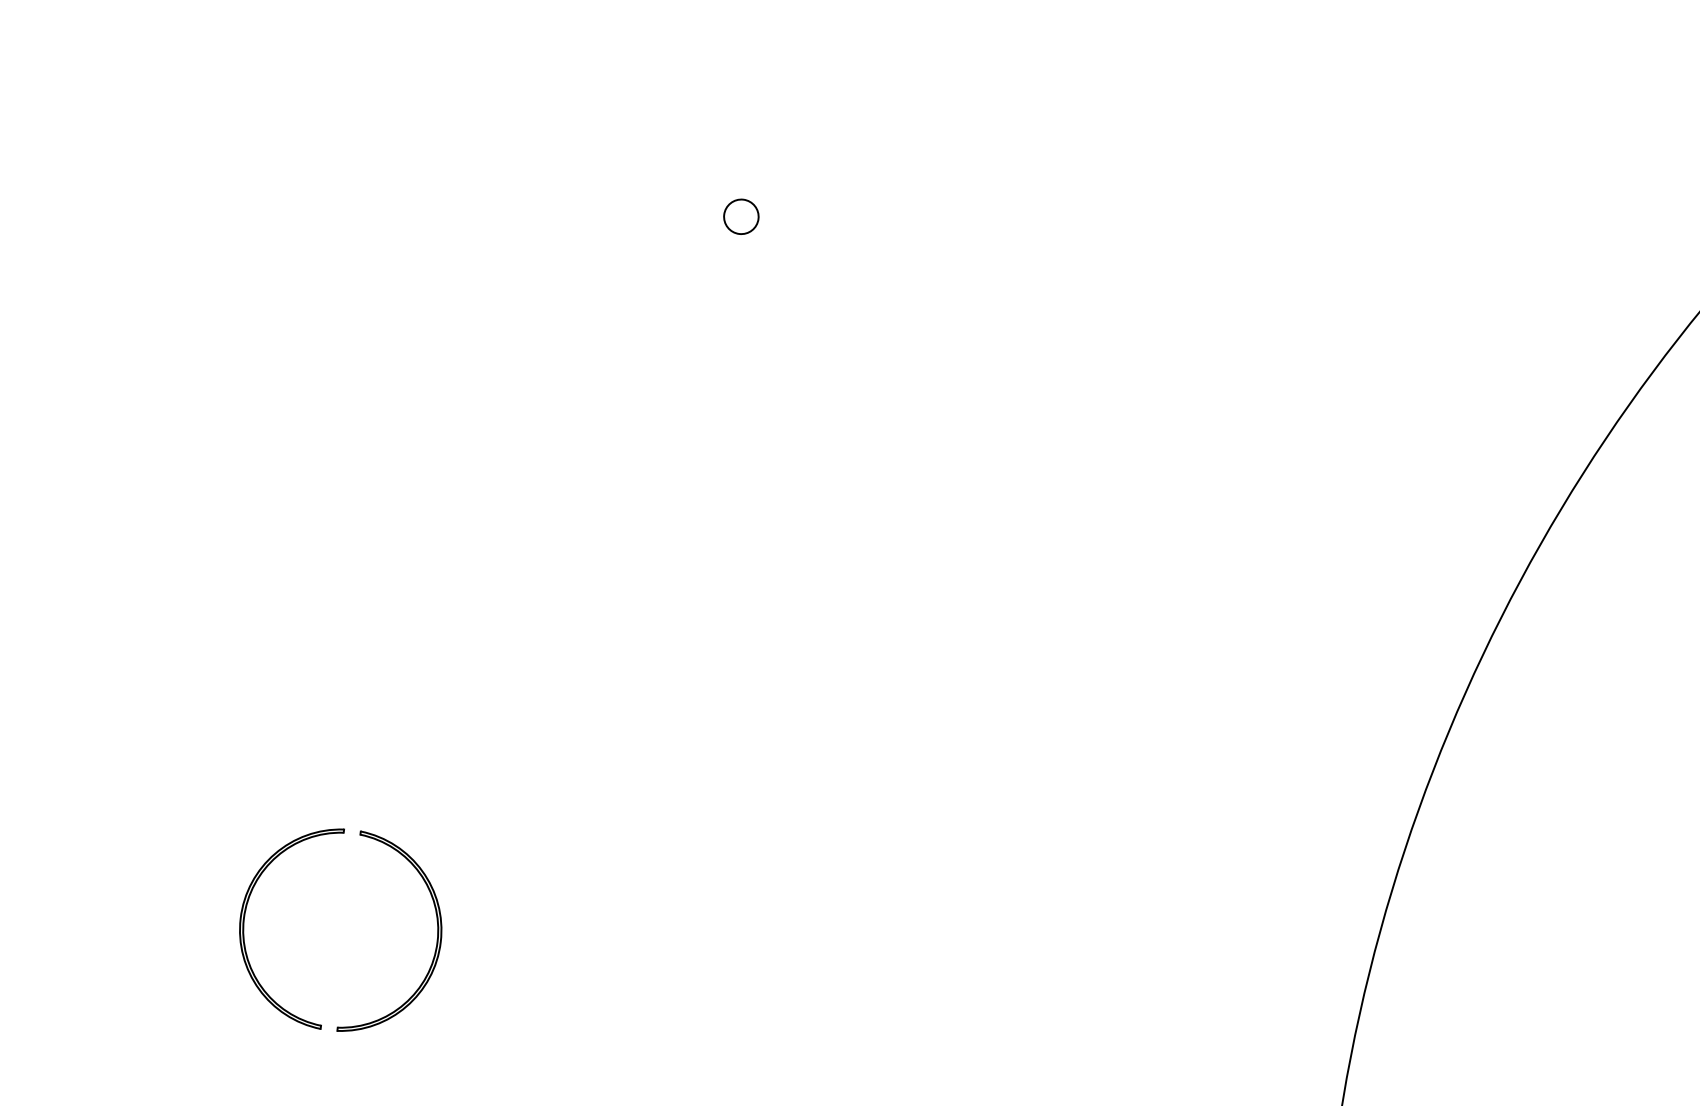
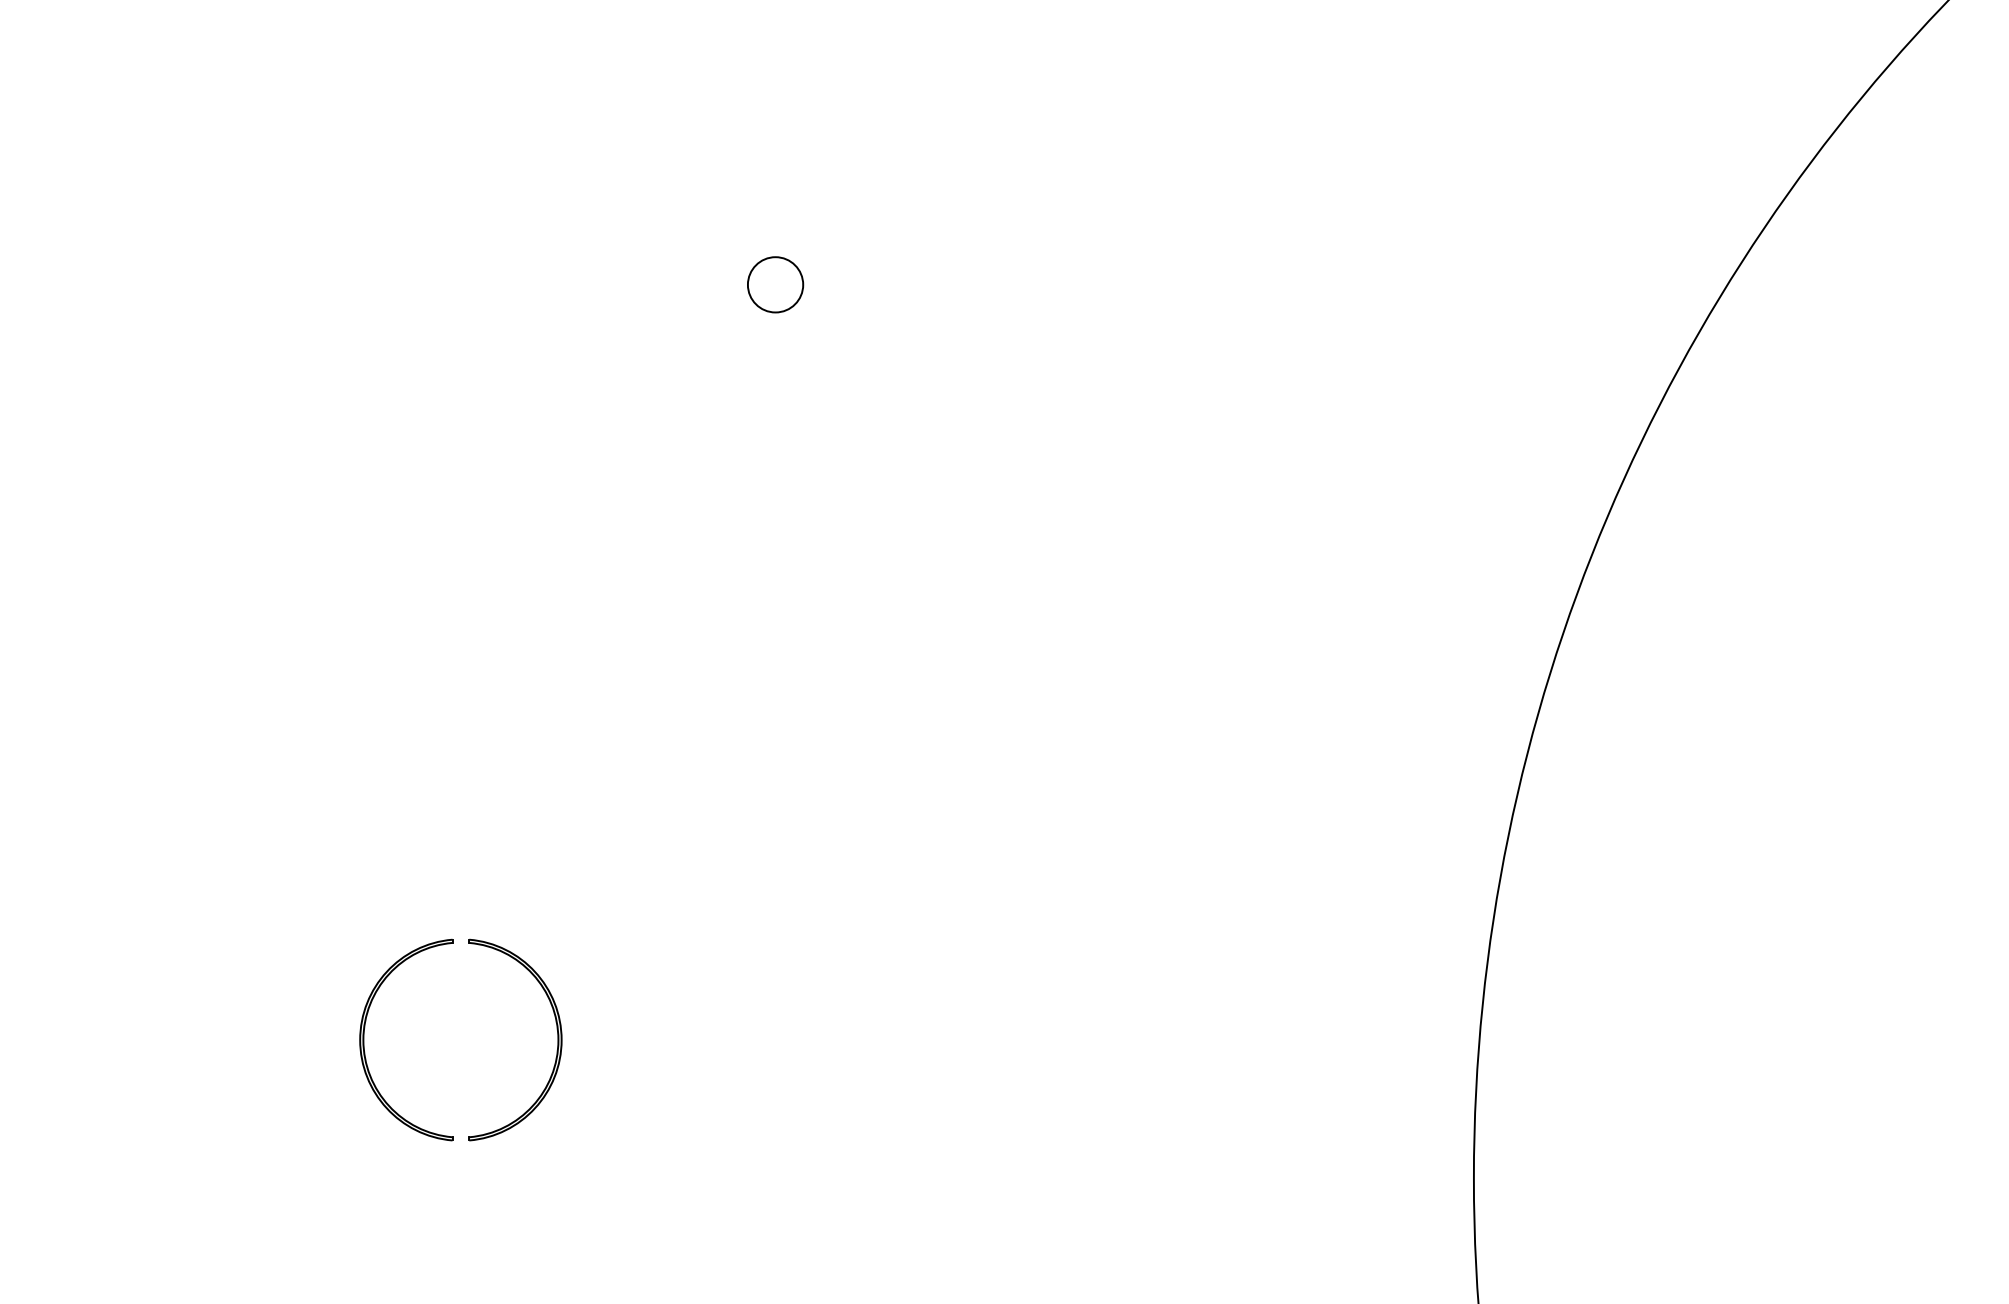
circle: (741, 216) -> (775, 284), size x1.6

